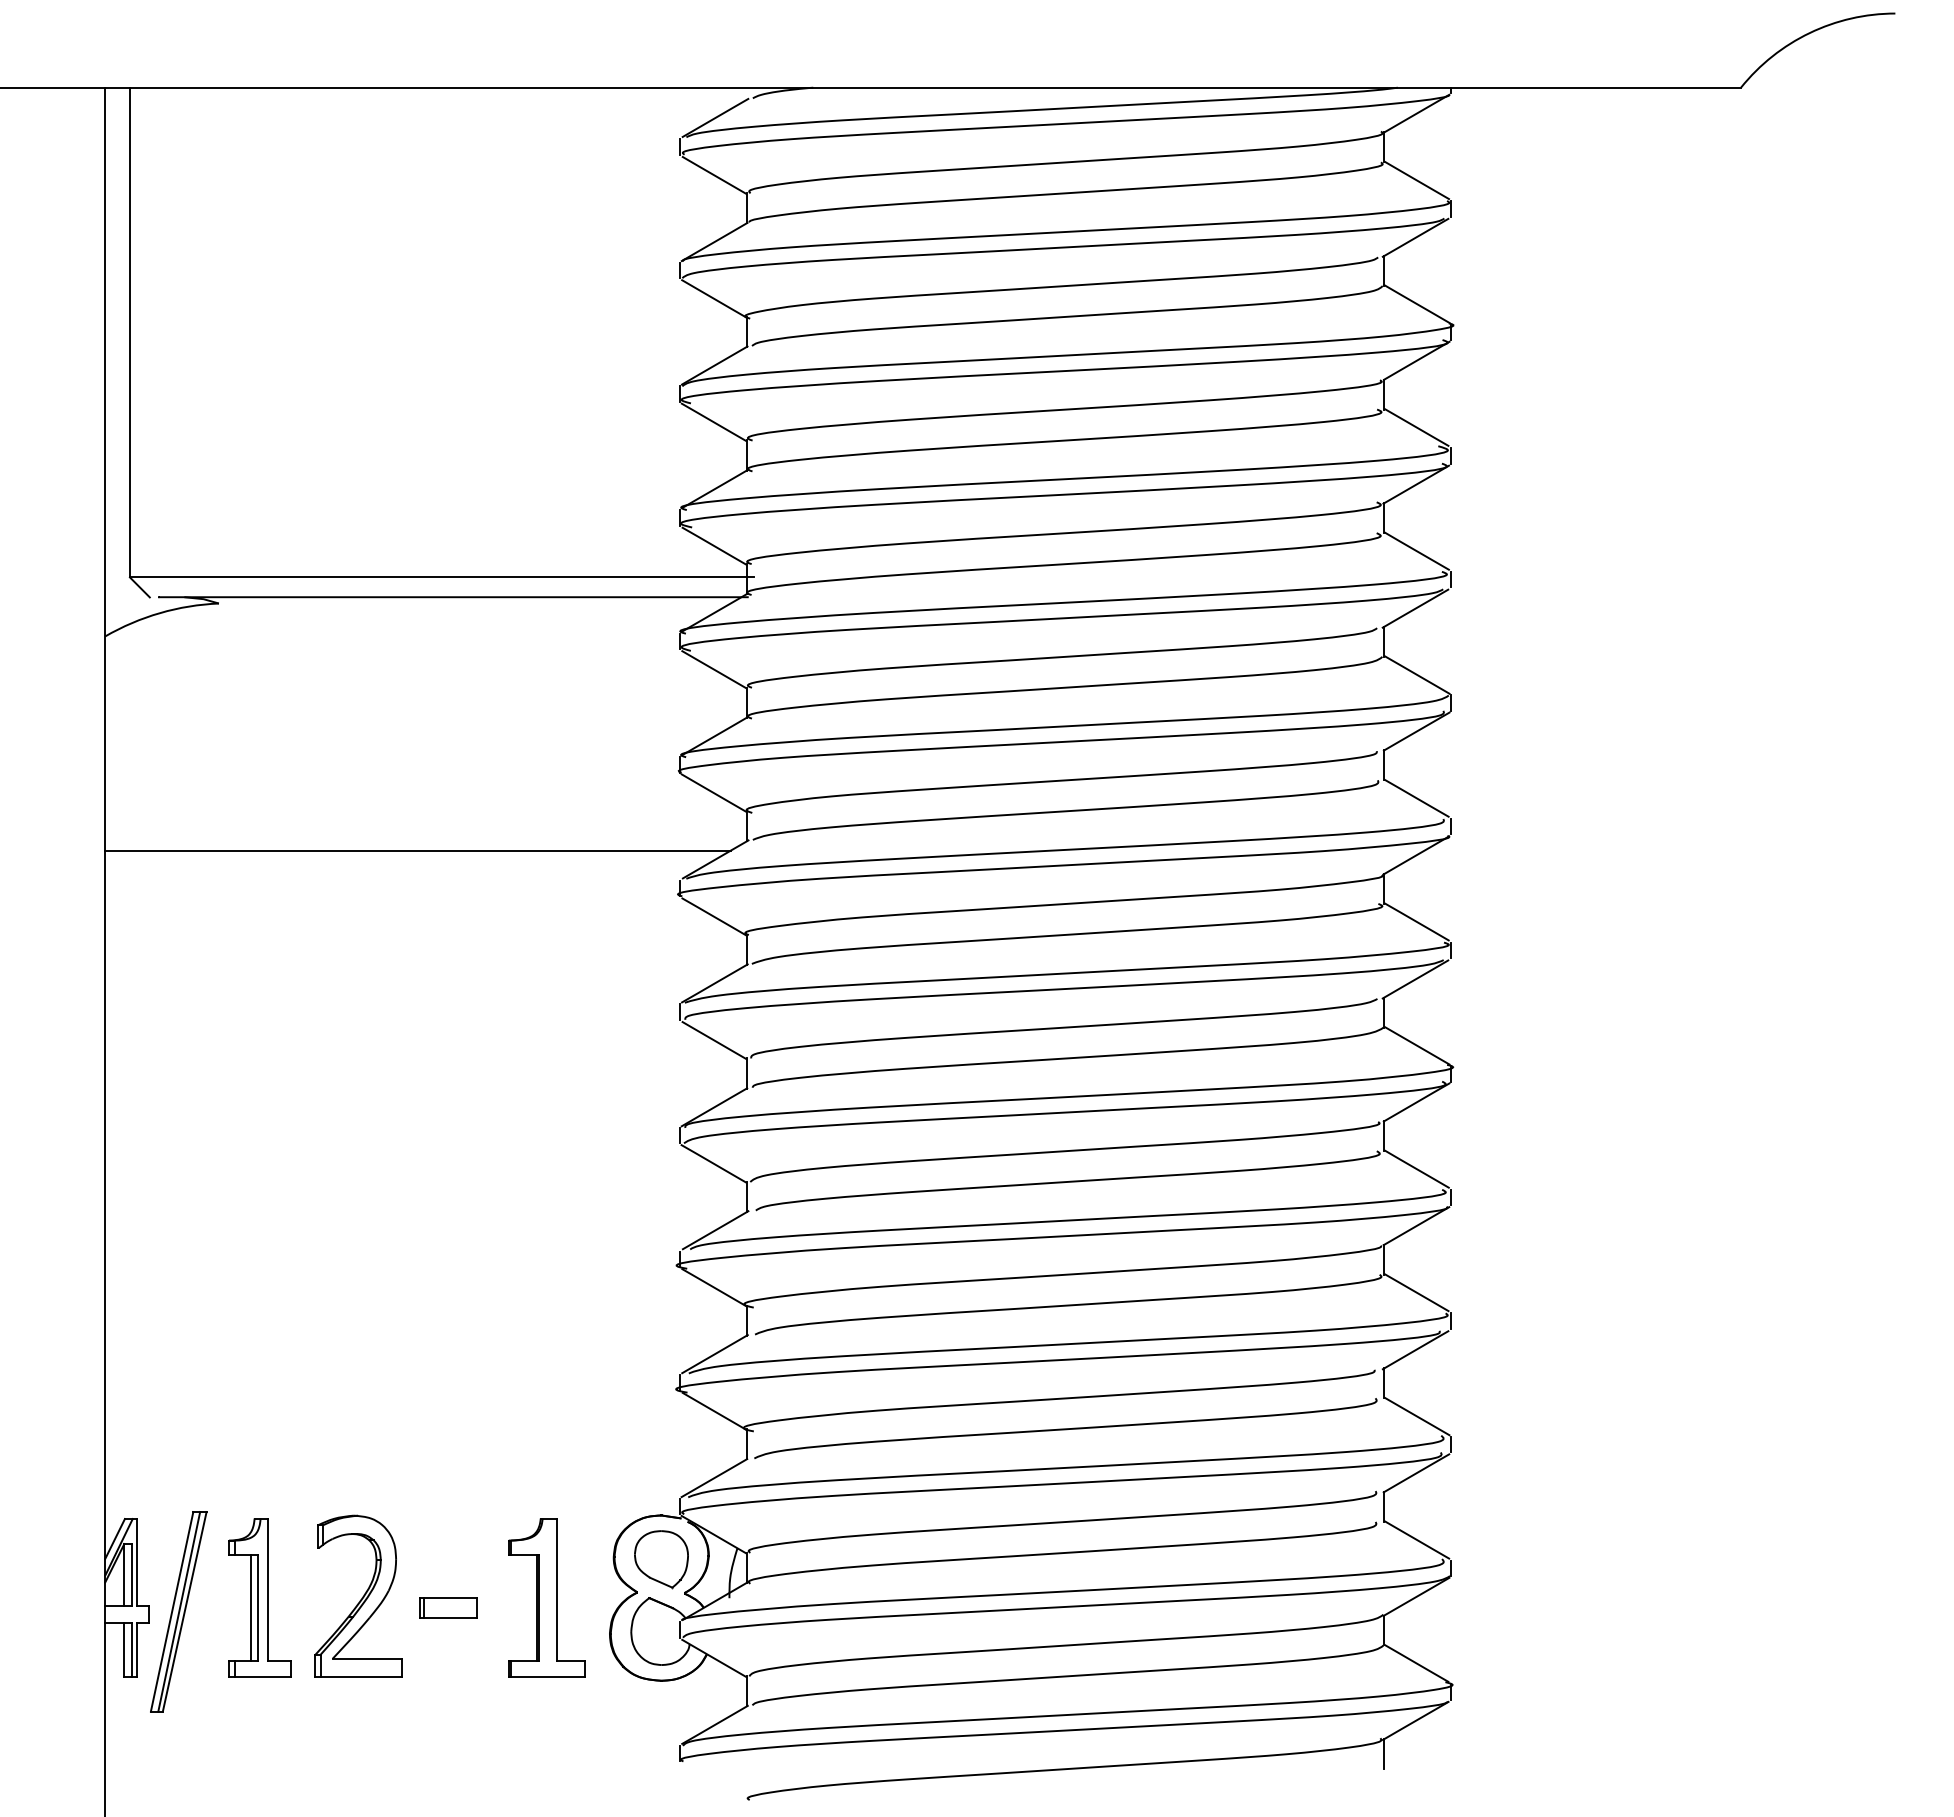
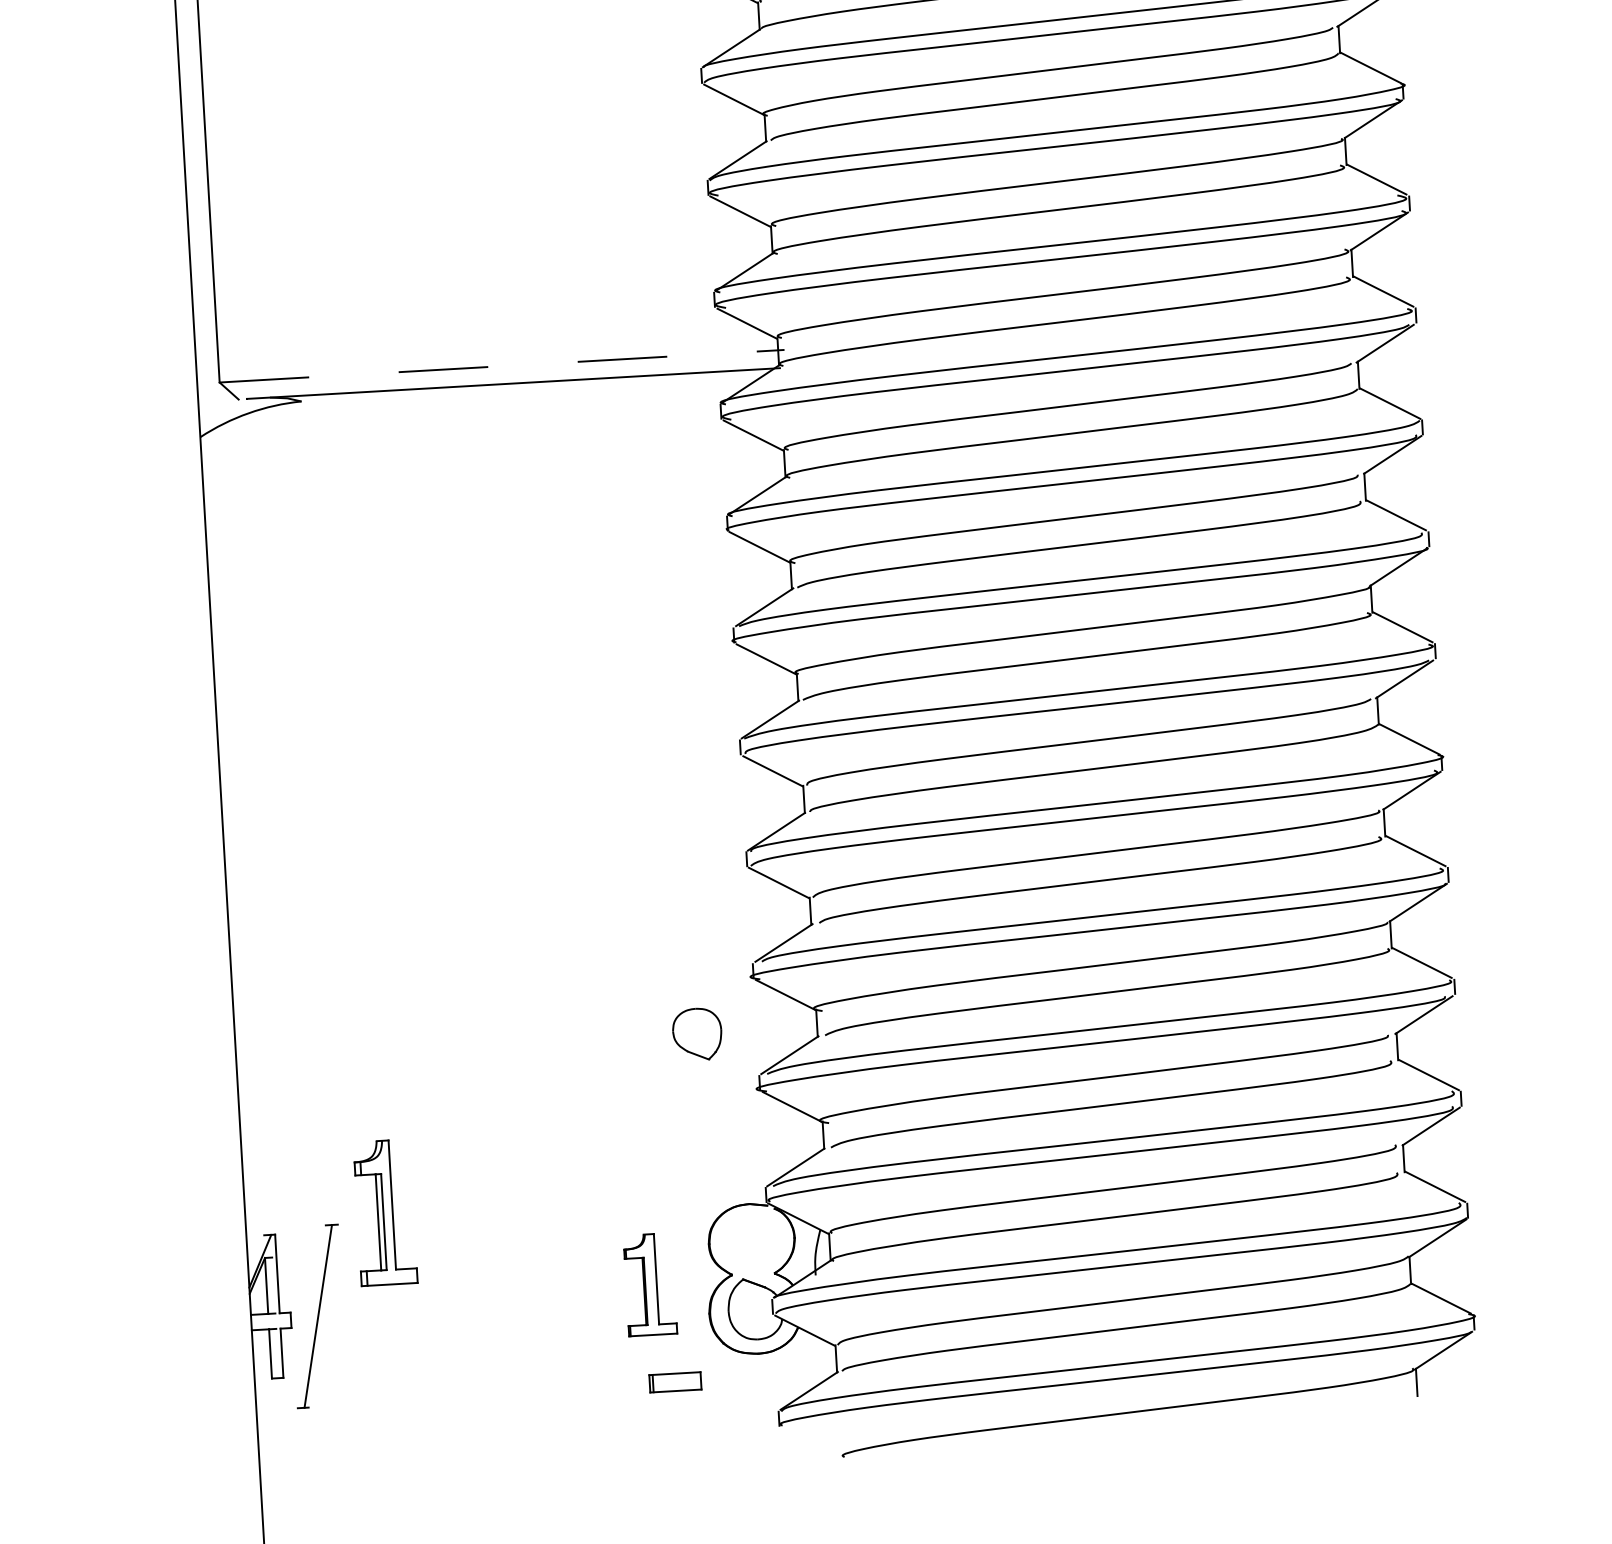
line: (441, 577) -> (501, 366), solid -> dashed
line: (418, 850) -> (495, 614), removed
line: (114, 1538) -> (255, 1253), removed
part: (661, 1559) -> (697, 1034), moved
line: (132, 1574) -> (274, 1285), removed
part: (358, 1595) -> (479, 1292), removed
part: (259, 1597) -> (385, 1212), moved
part: (546, 1597) -> (650, 1284), size x0.7
part: (448, 1607) -> (675, 1381), moved
line: (171, 1611) -> (311, 1316), removed
line: (184, 1611) -> (323, 1315), removed
line: (132, 1649) -> (277, 1353), removed

